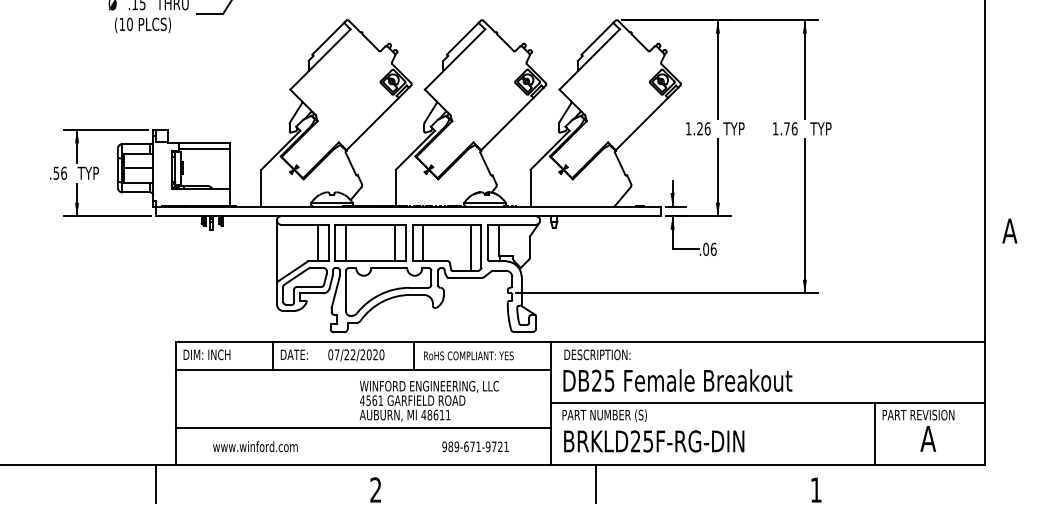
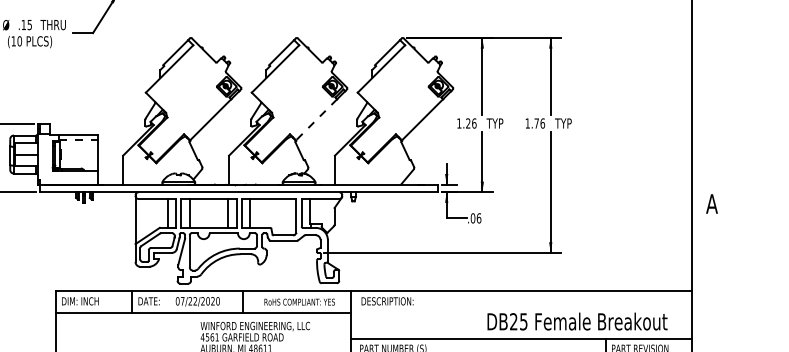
line: (507, 124) -> (316, 120), solid -> dashed
line: (205, 149) -> (79, 139), solid -> dashed
line: (470, 247) -> (287, 216), removed
text: (468, 355) -> (299, 301), moved
text: (677, 380) -> (577, 321), moved

